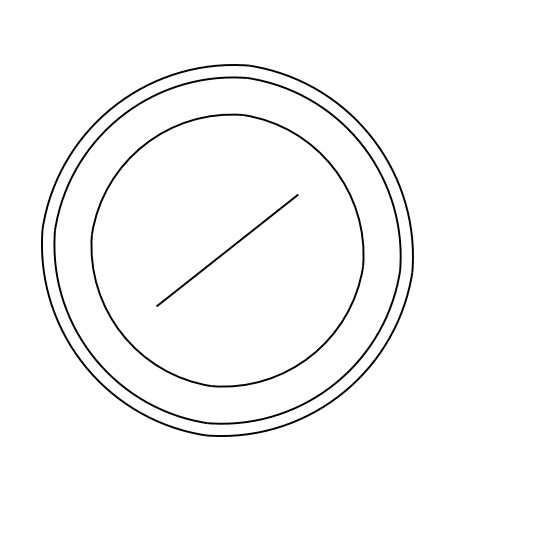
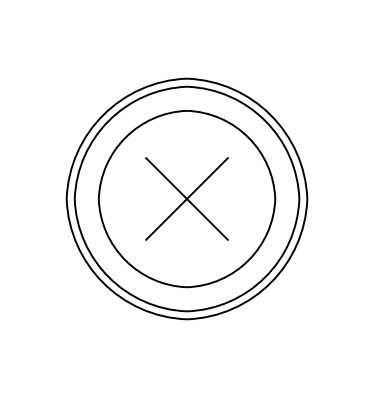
line: (226, 249) -> (186, 198), added

